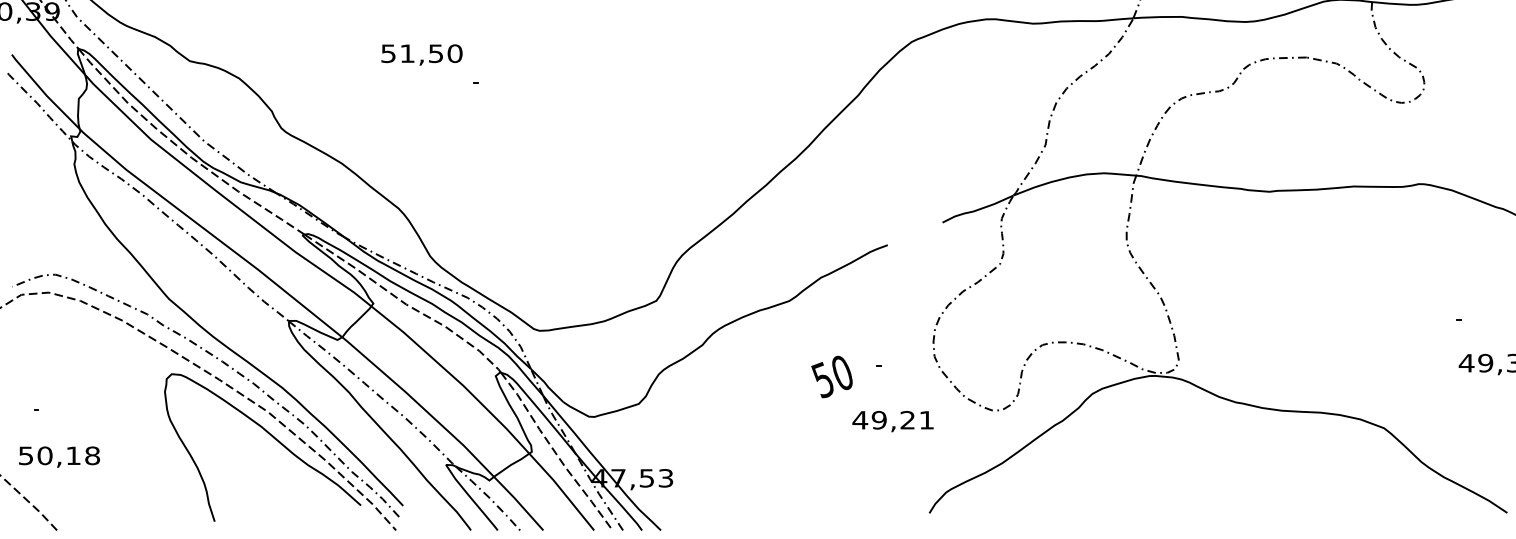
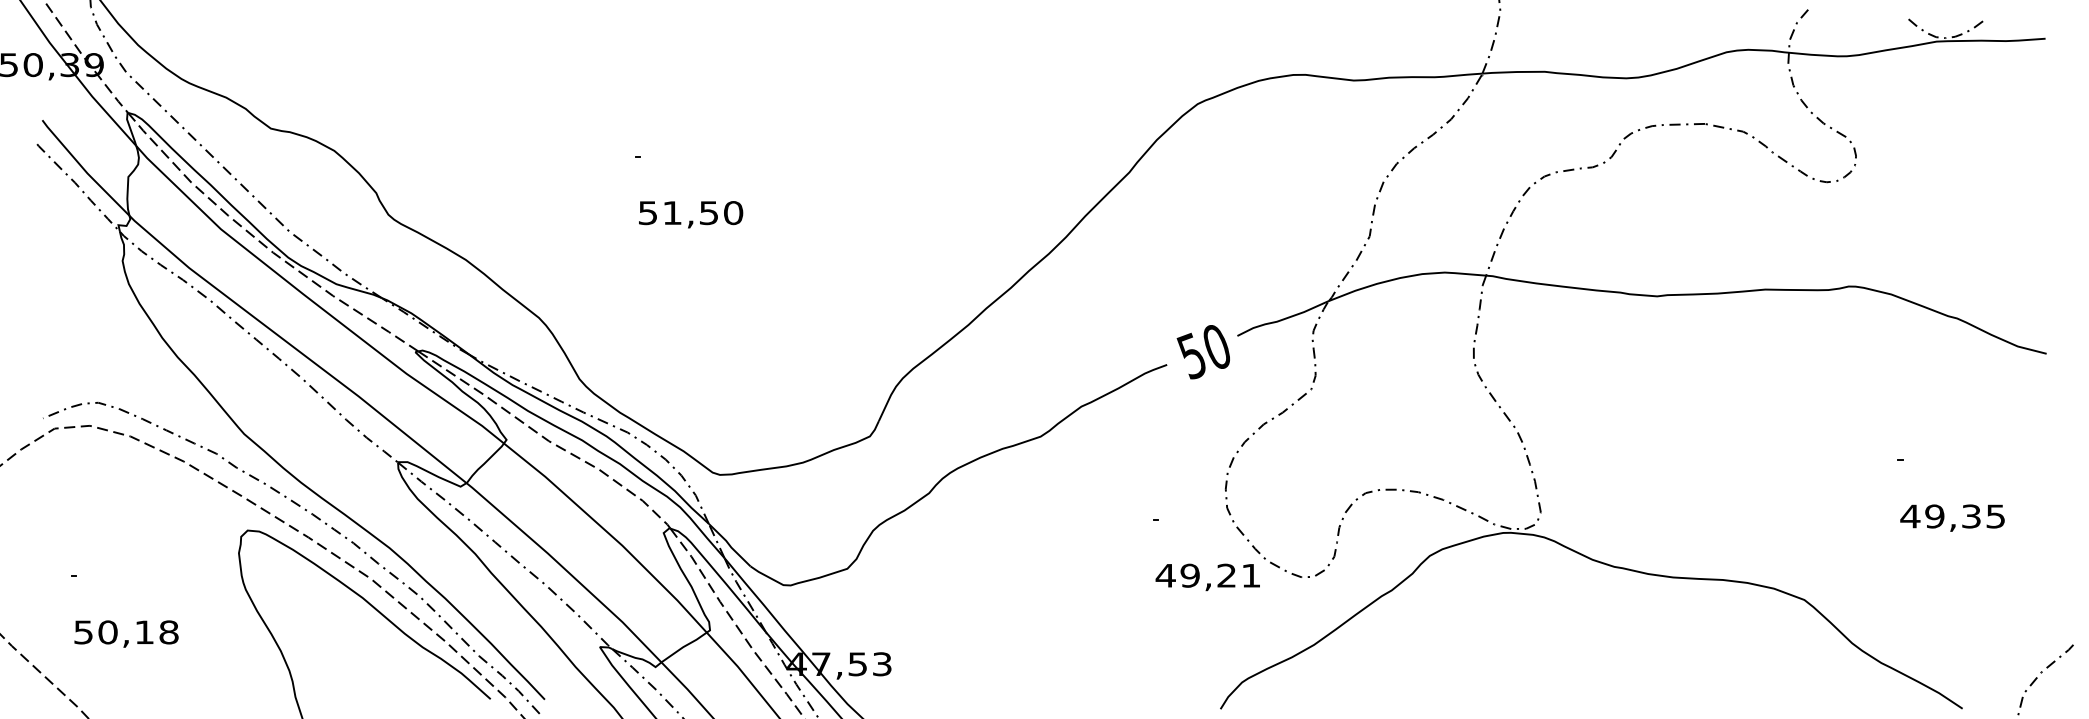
text: (422, 54) -> (691, 214), moved
text: (831, 377) -> (1202, 352), moved
text: (892, 421) -> (1207, 577), moved
text: (59, 456) -> (126, 633), moved

